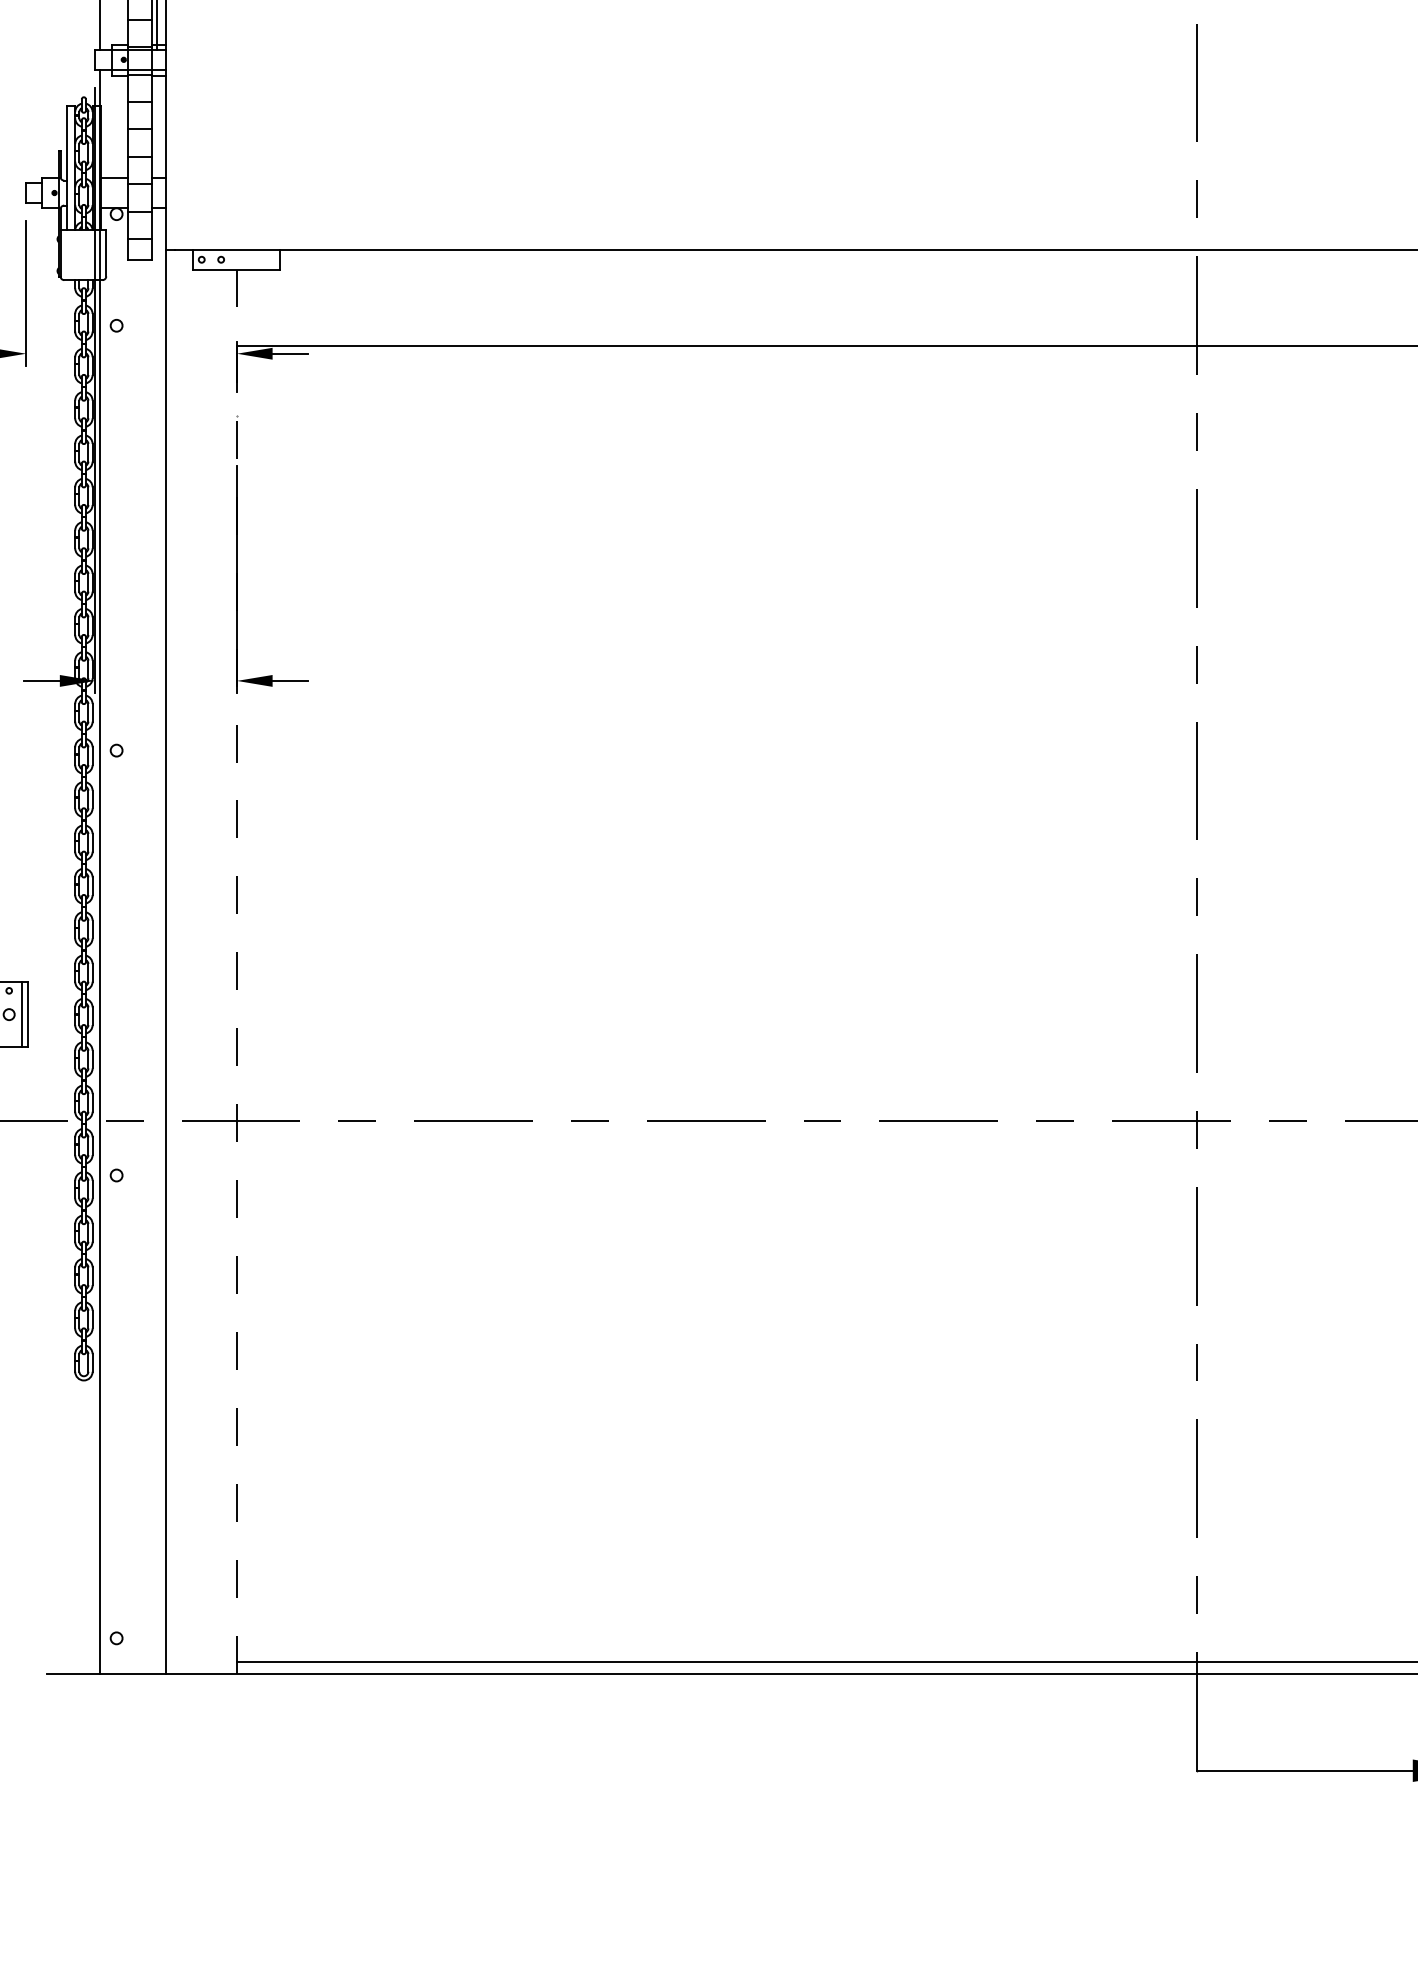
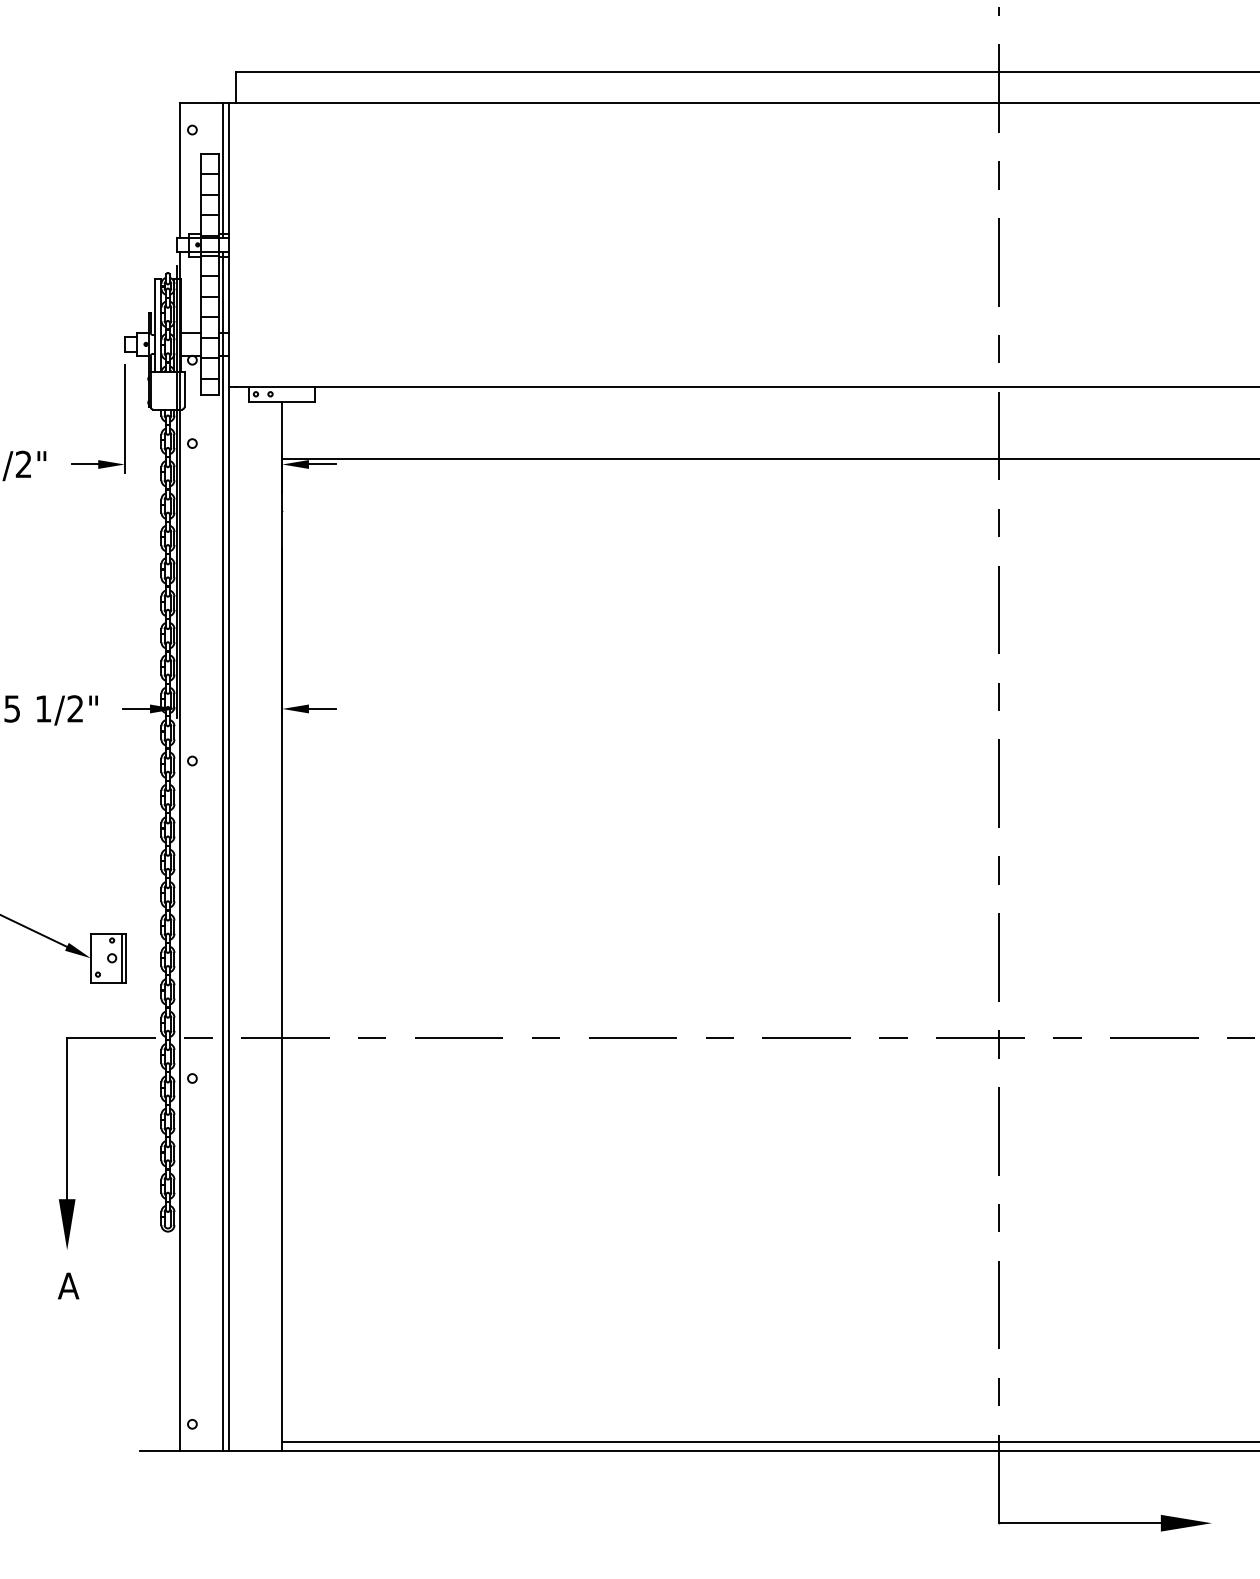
line: (156, 871) -> (222, 851), added
line: (237, 972) -> (282, 926), dashed -> solid

